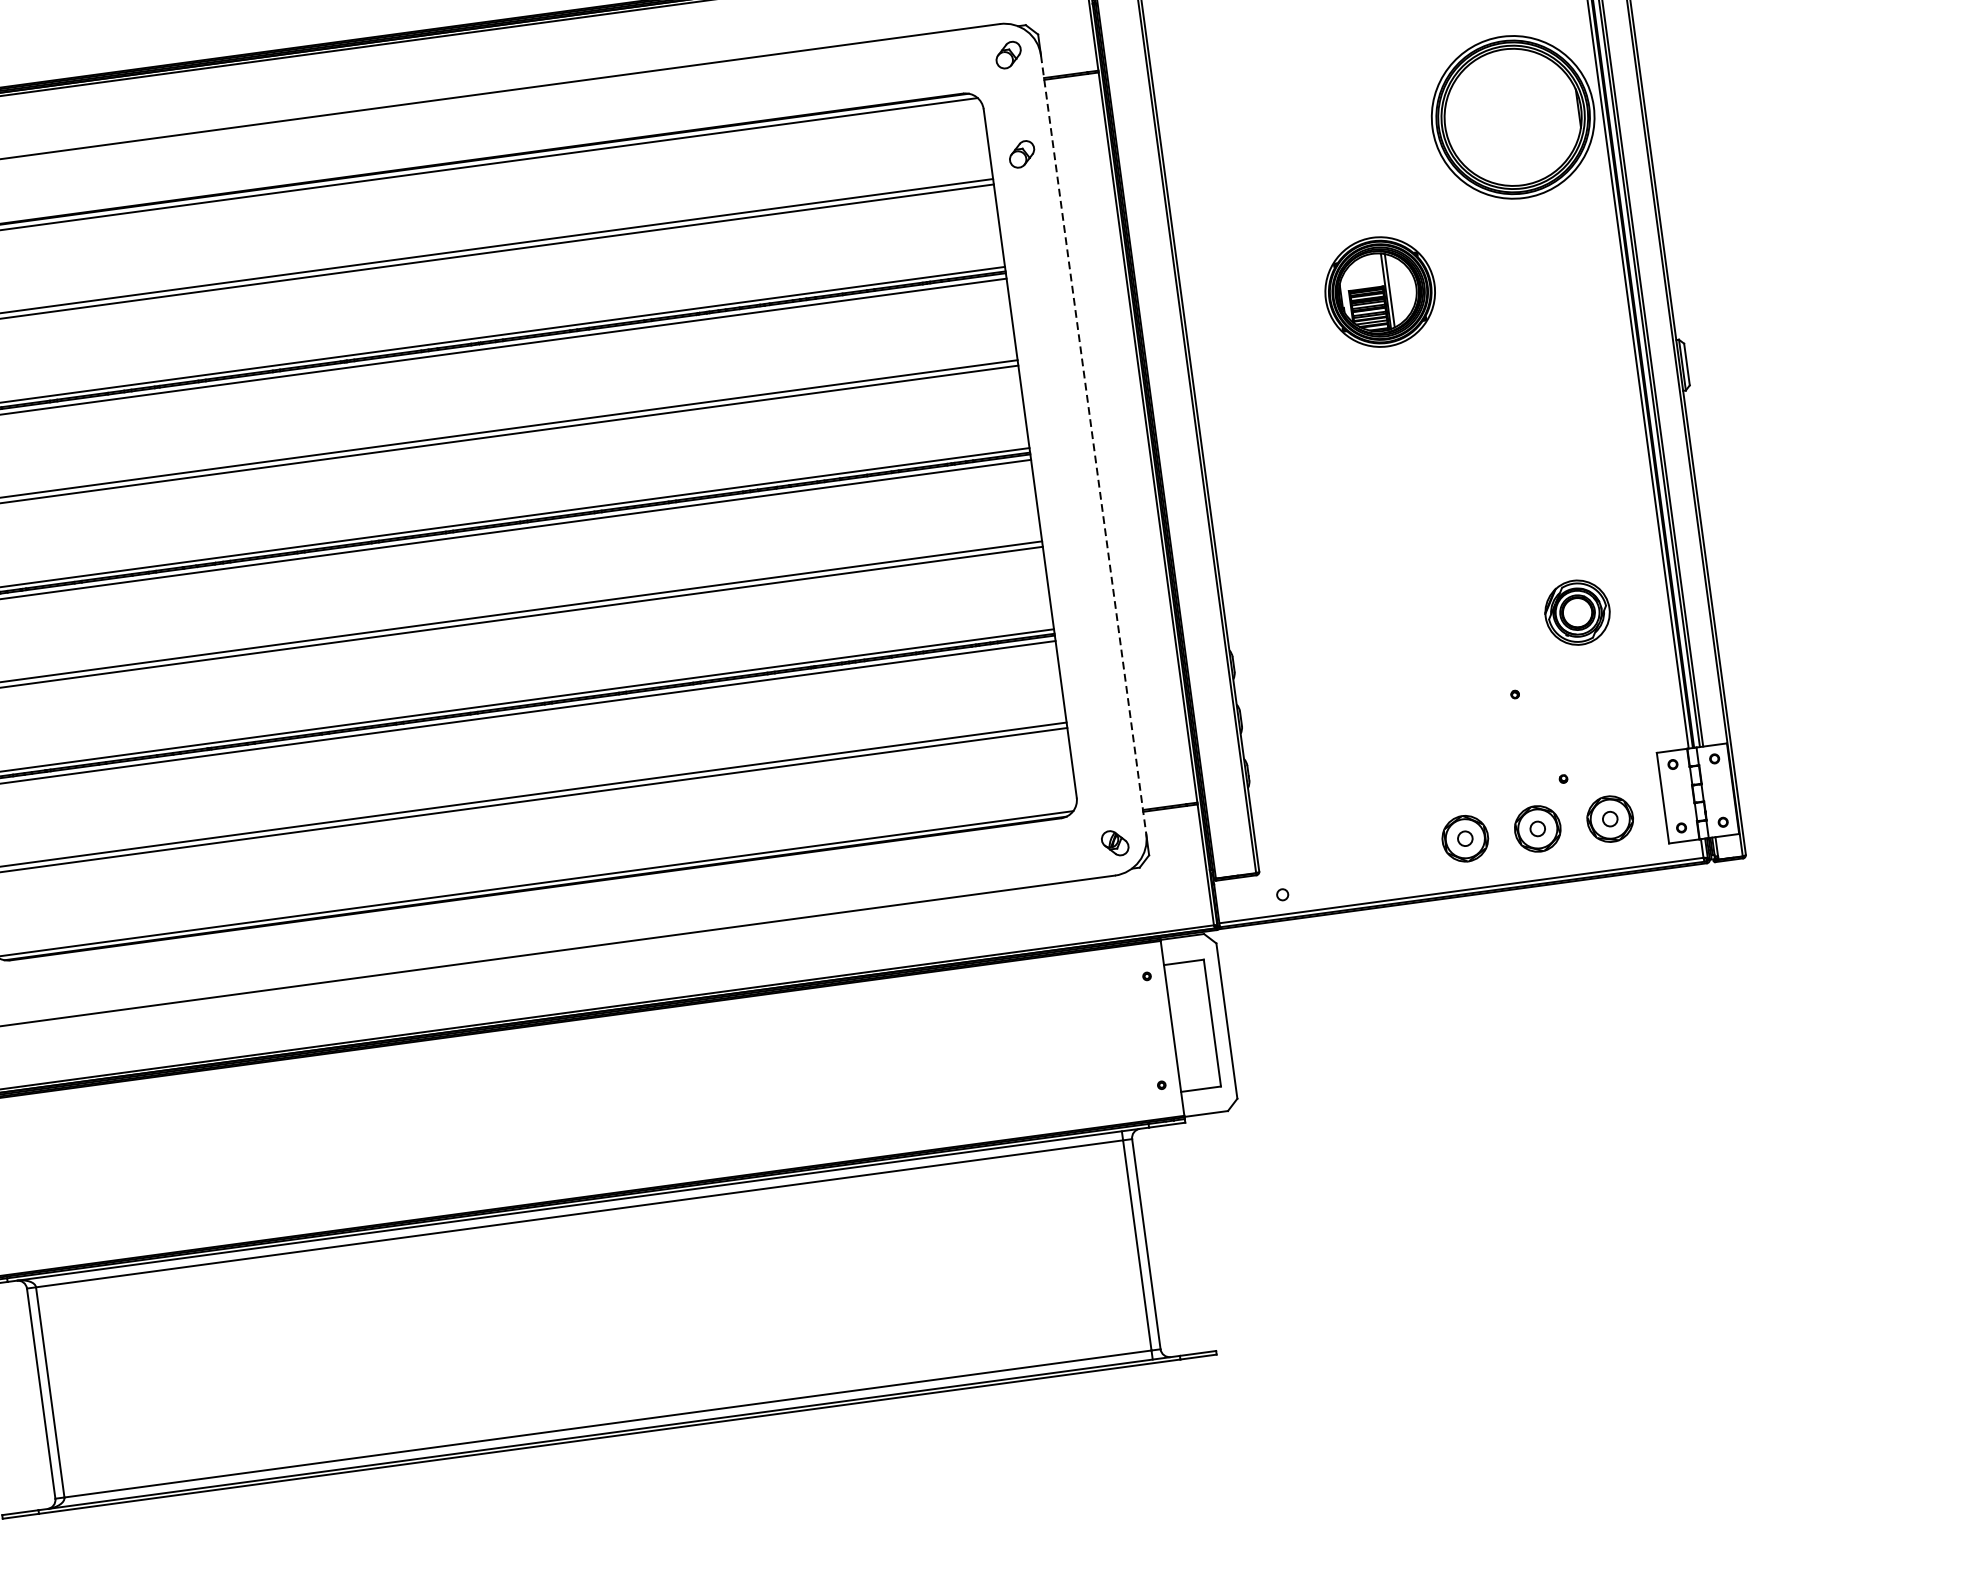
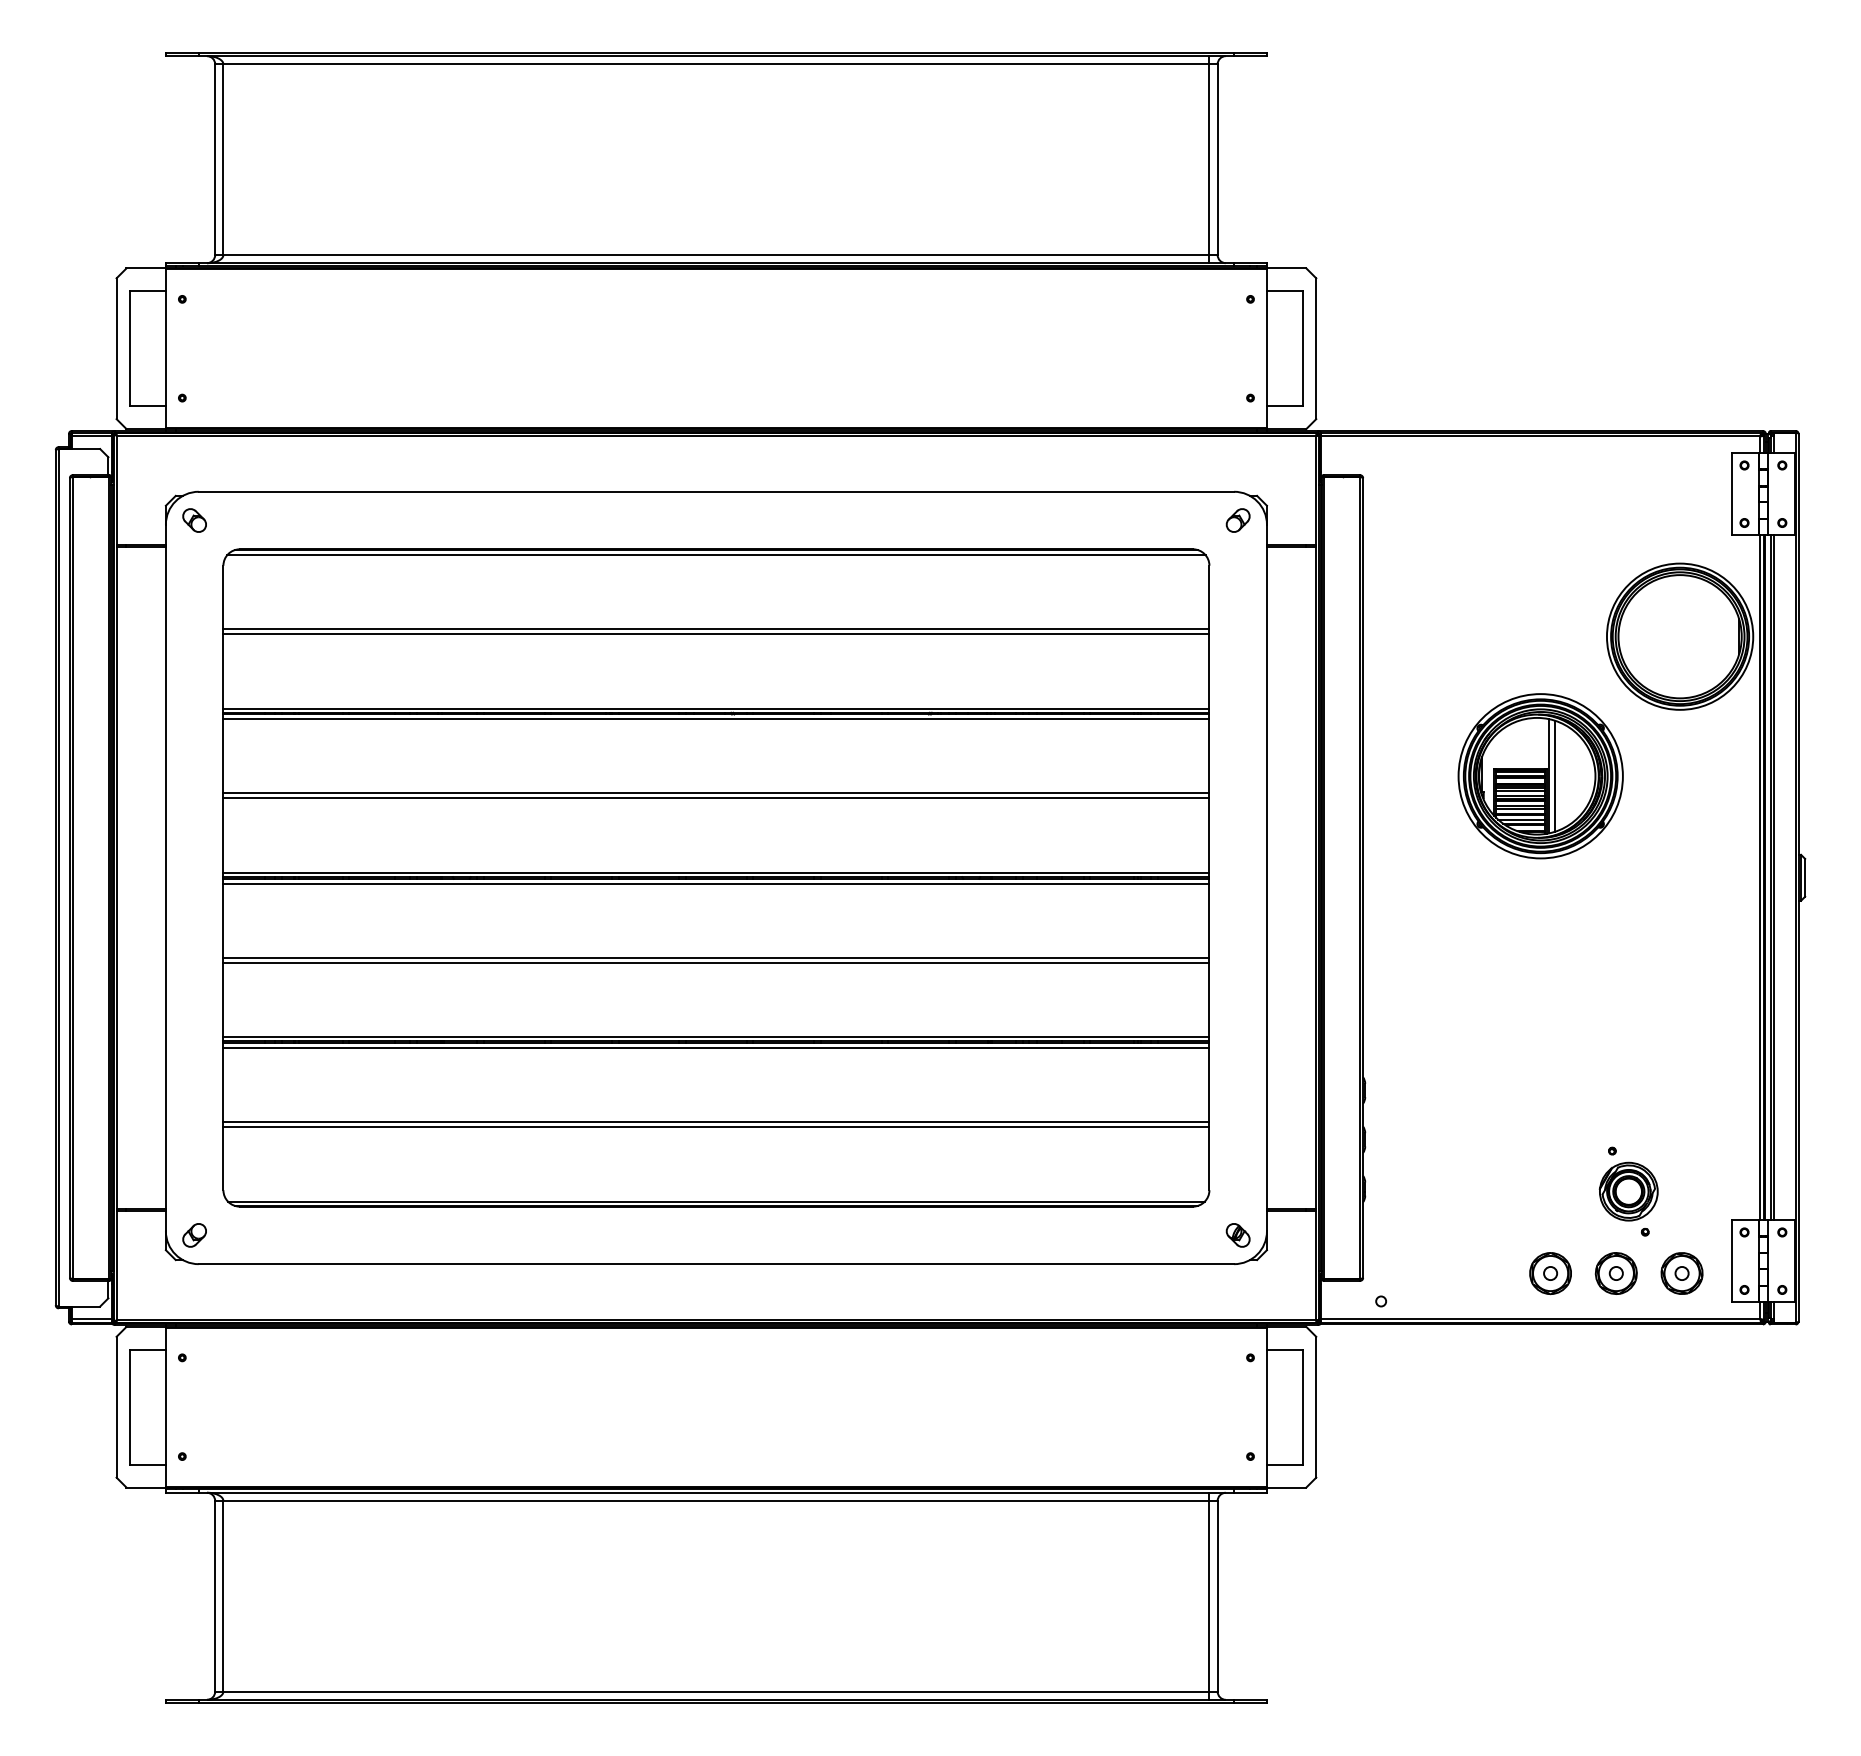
part: (1021, 154) -> (1237, 610), removed
part: (1380, 292) -> (1540, 776), size x1.67
line: (1093, 445) -> (1266, 878), dashed -> solid
part: (1577, 612) -> (1628, 1191), moved

